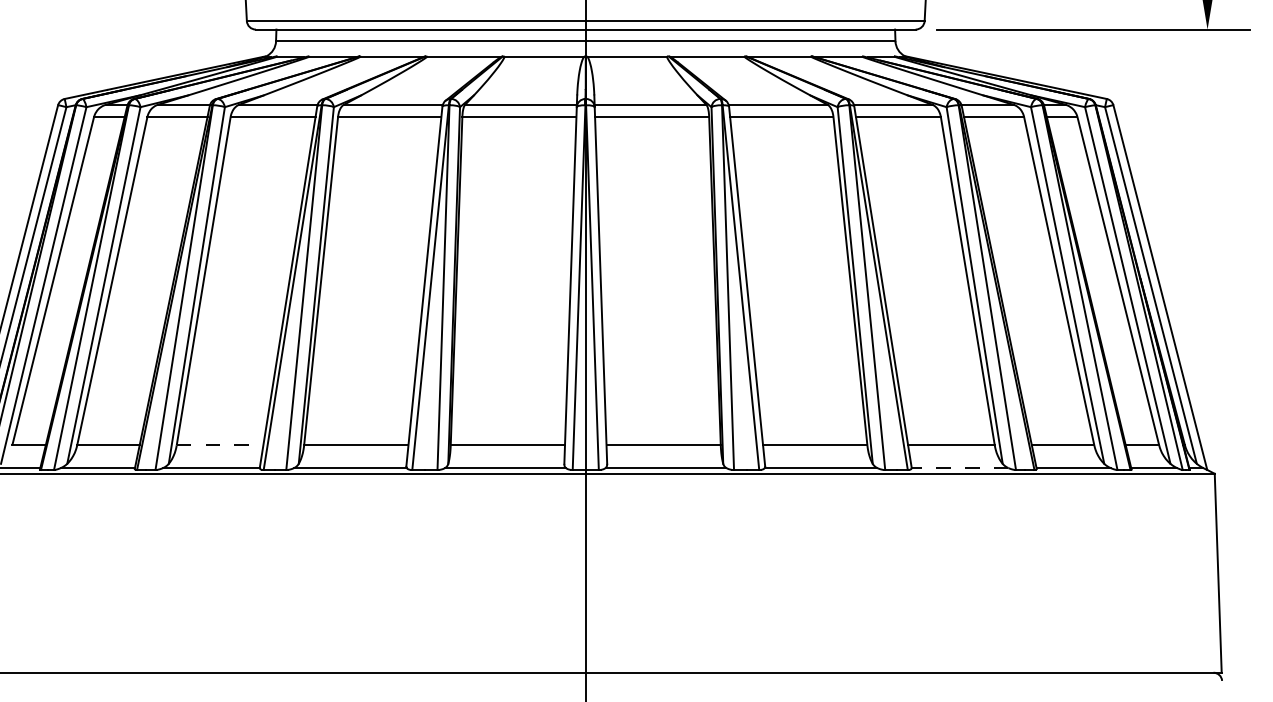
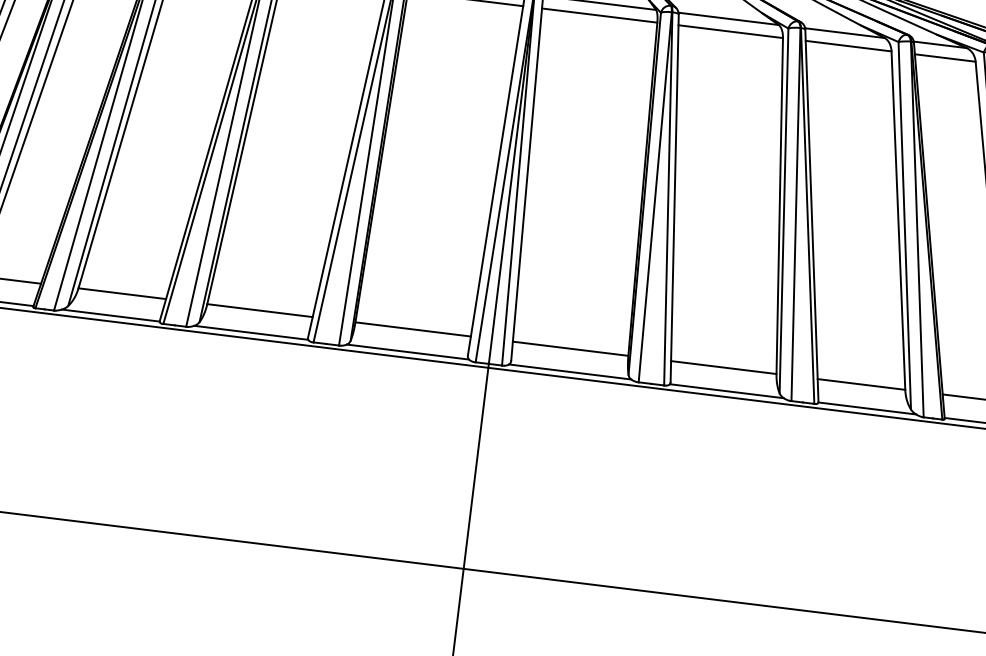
line: (220, 445) -> (122, 293), dashed -> solid
line: (959, 468) -> (866, 408), dashed -> solid

